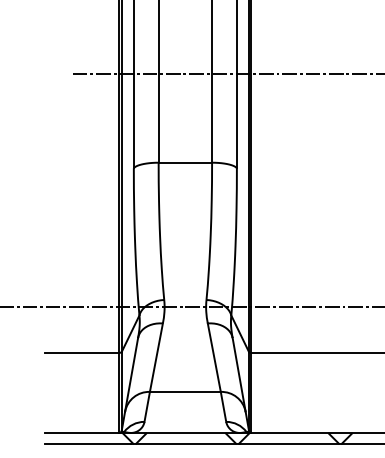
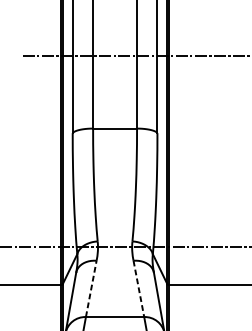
line: (156, 357) -> (91, 288), solid -> dashed
line: (214, 357) -> (139, 288), solid -> dashed

